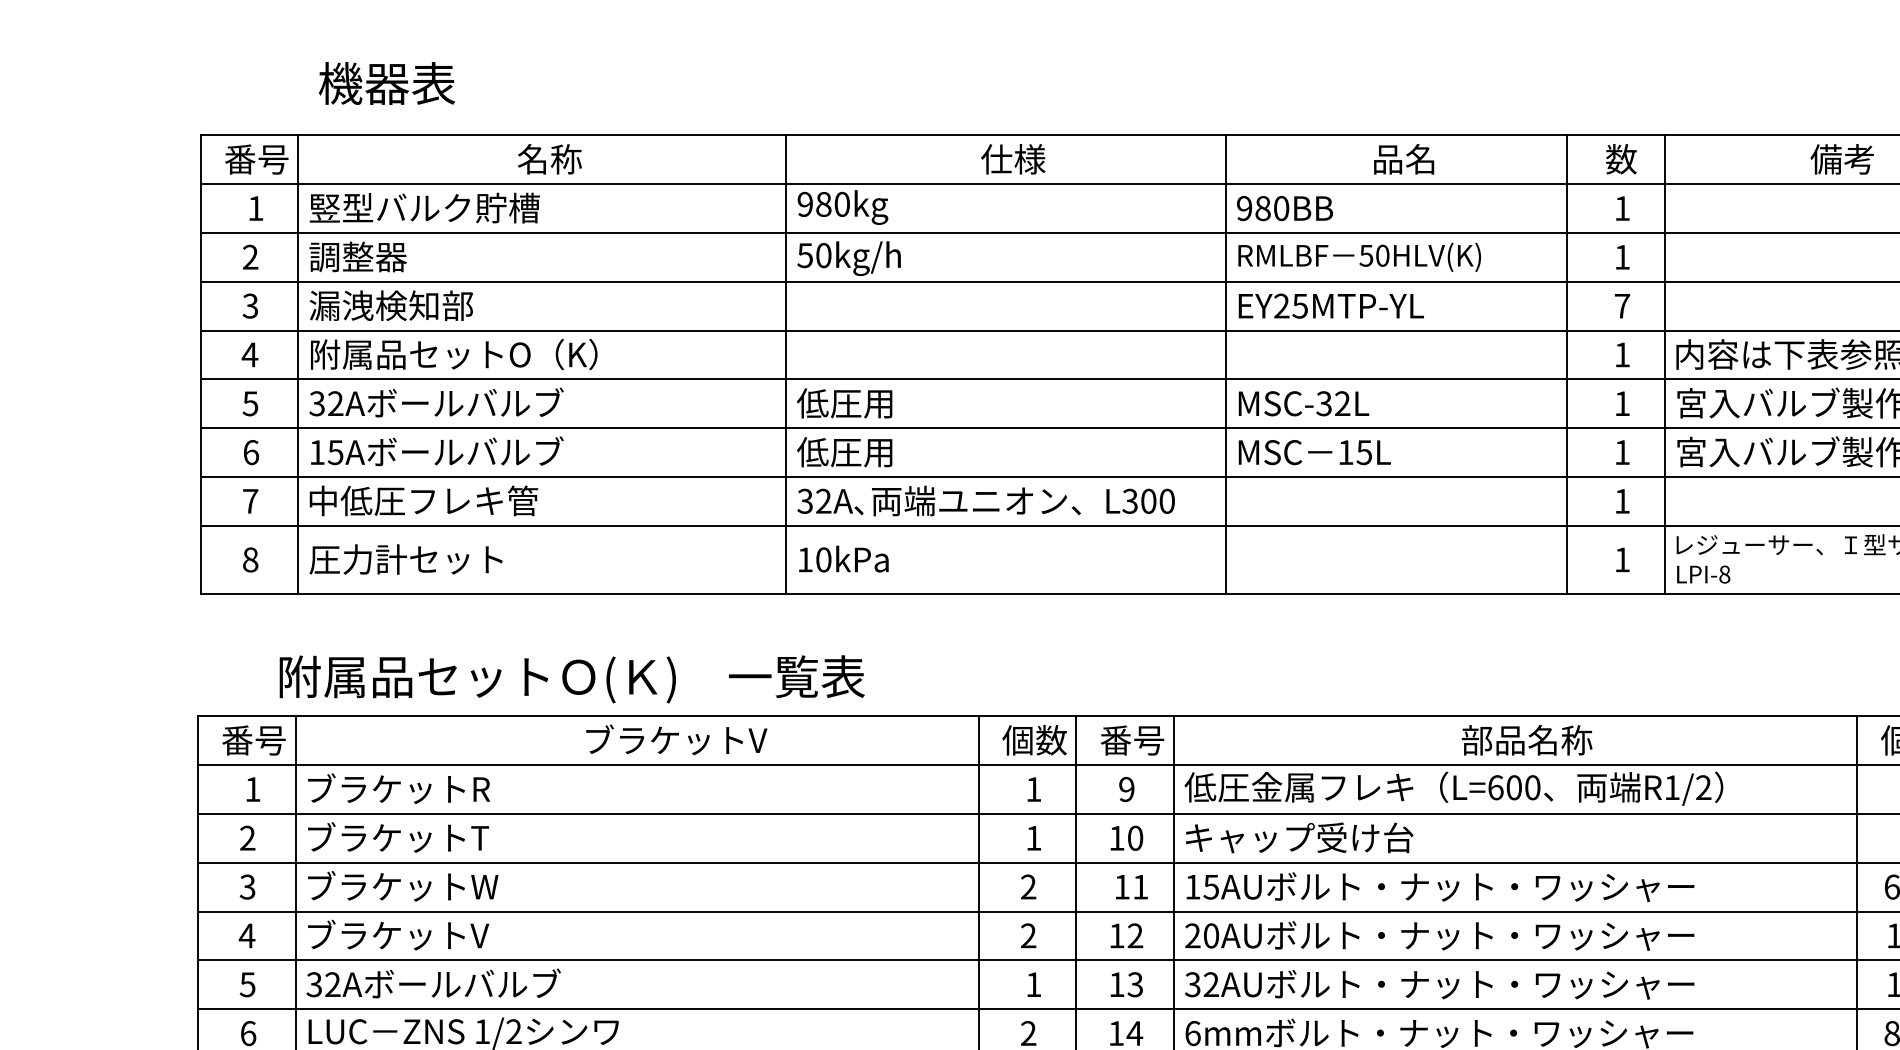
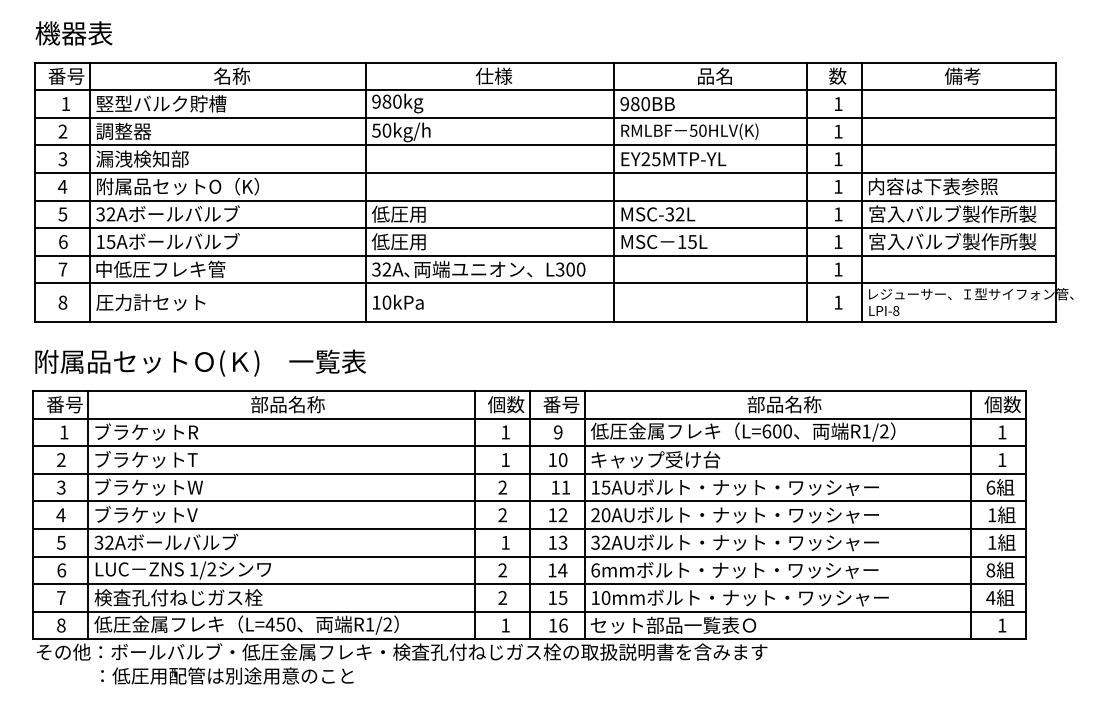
text: (386, 83) -> (73, 33), moved
text: (1622, 306) -> (838, 159), 7 -> 1
text: (571, 678) -> (200, 362), moved
text: (674, 740) -> (302, 404), ブラケットV -> 部品名称

